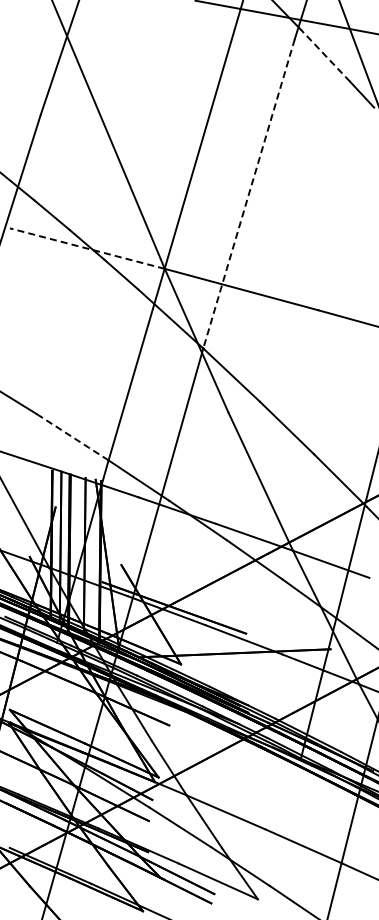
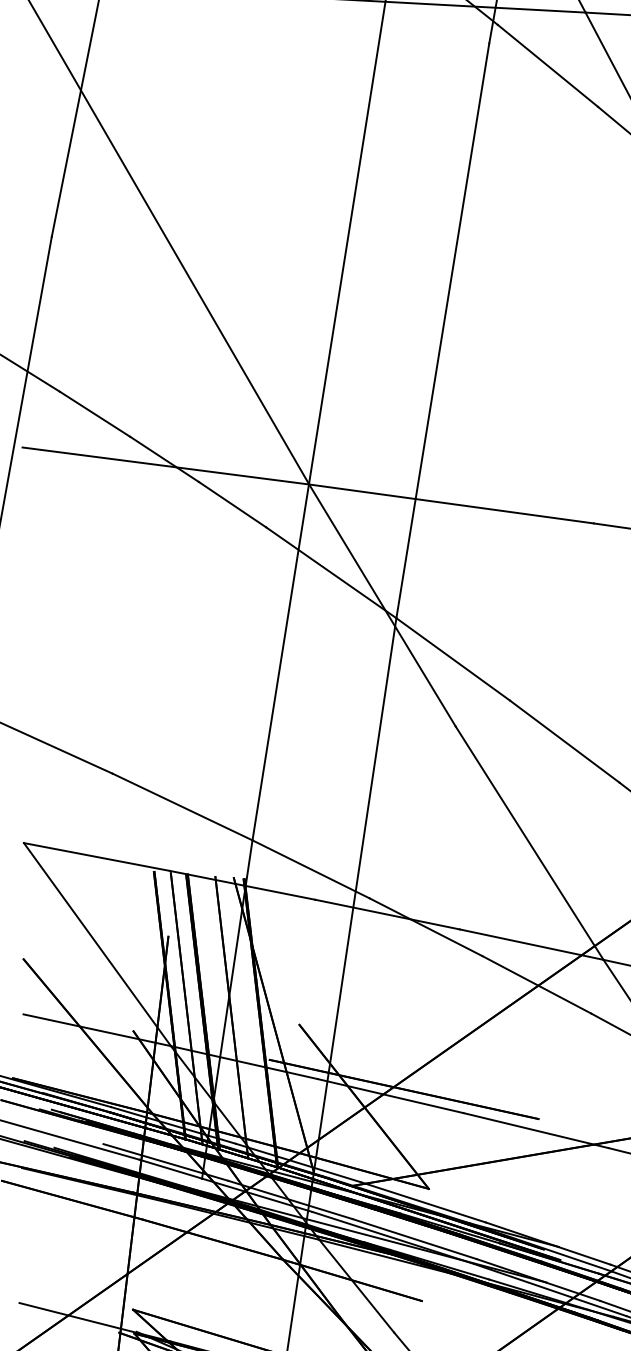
line: (325, 55) -> (547, 65), dashed -> solid
line: (248, 194) -> (441, 332), dashed -> solid
line: (86, 248) -> (164, 466), dashed -> solid
line: (72, 437) -> (182, 807), dashed -> solid

